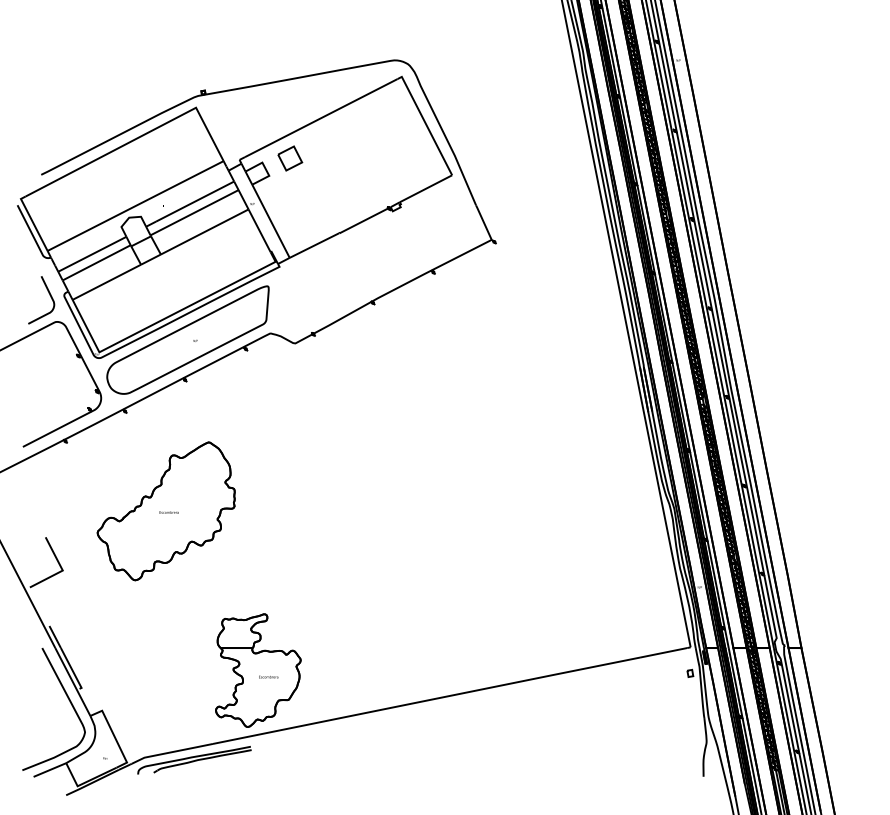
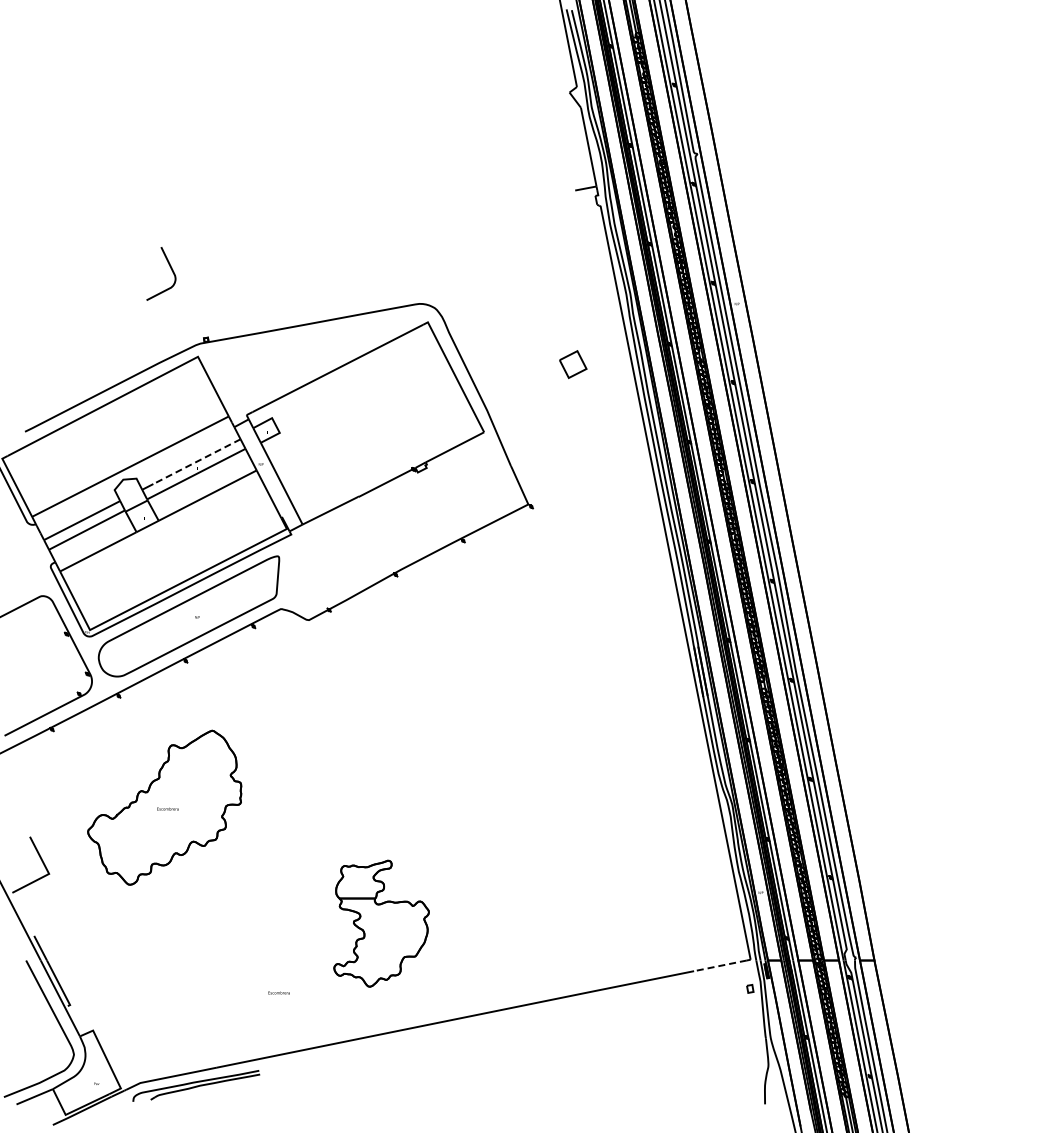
part: (290, 158) -> (573, 364), moved
line: (194, 201) -> (196, 461), solid -> dashed
curve: (49, 295) -> (170, 268), moved
line: (663, 652) -> (720, 965), solid -> dashed
part: (258, 670) -> (381, 923), moved

